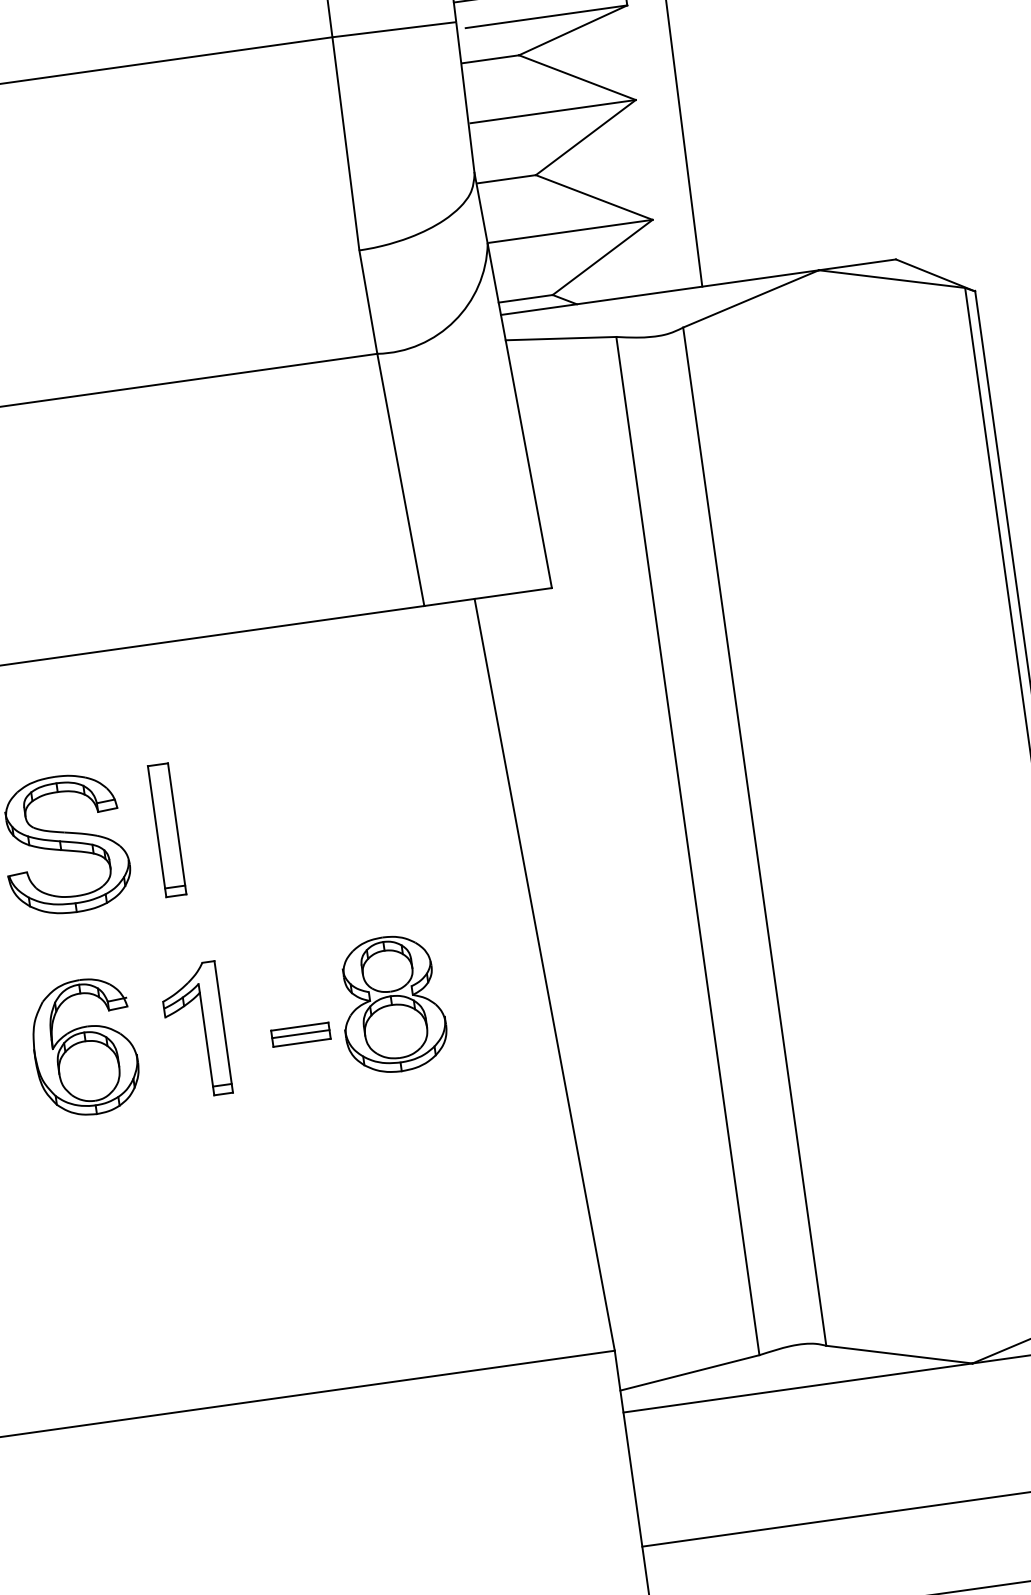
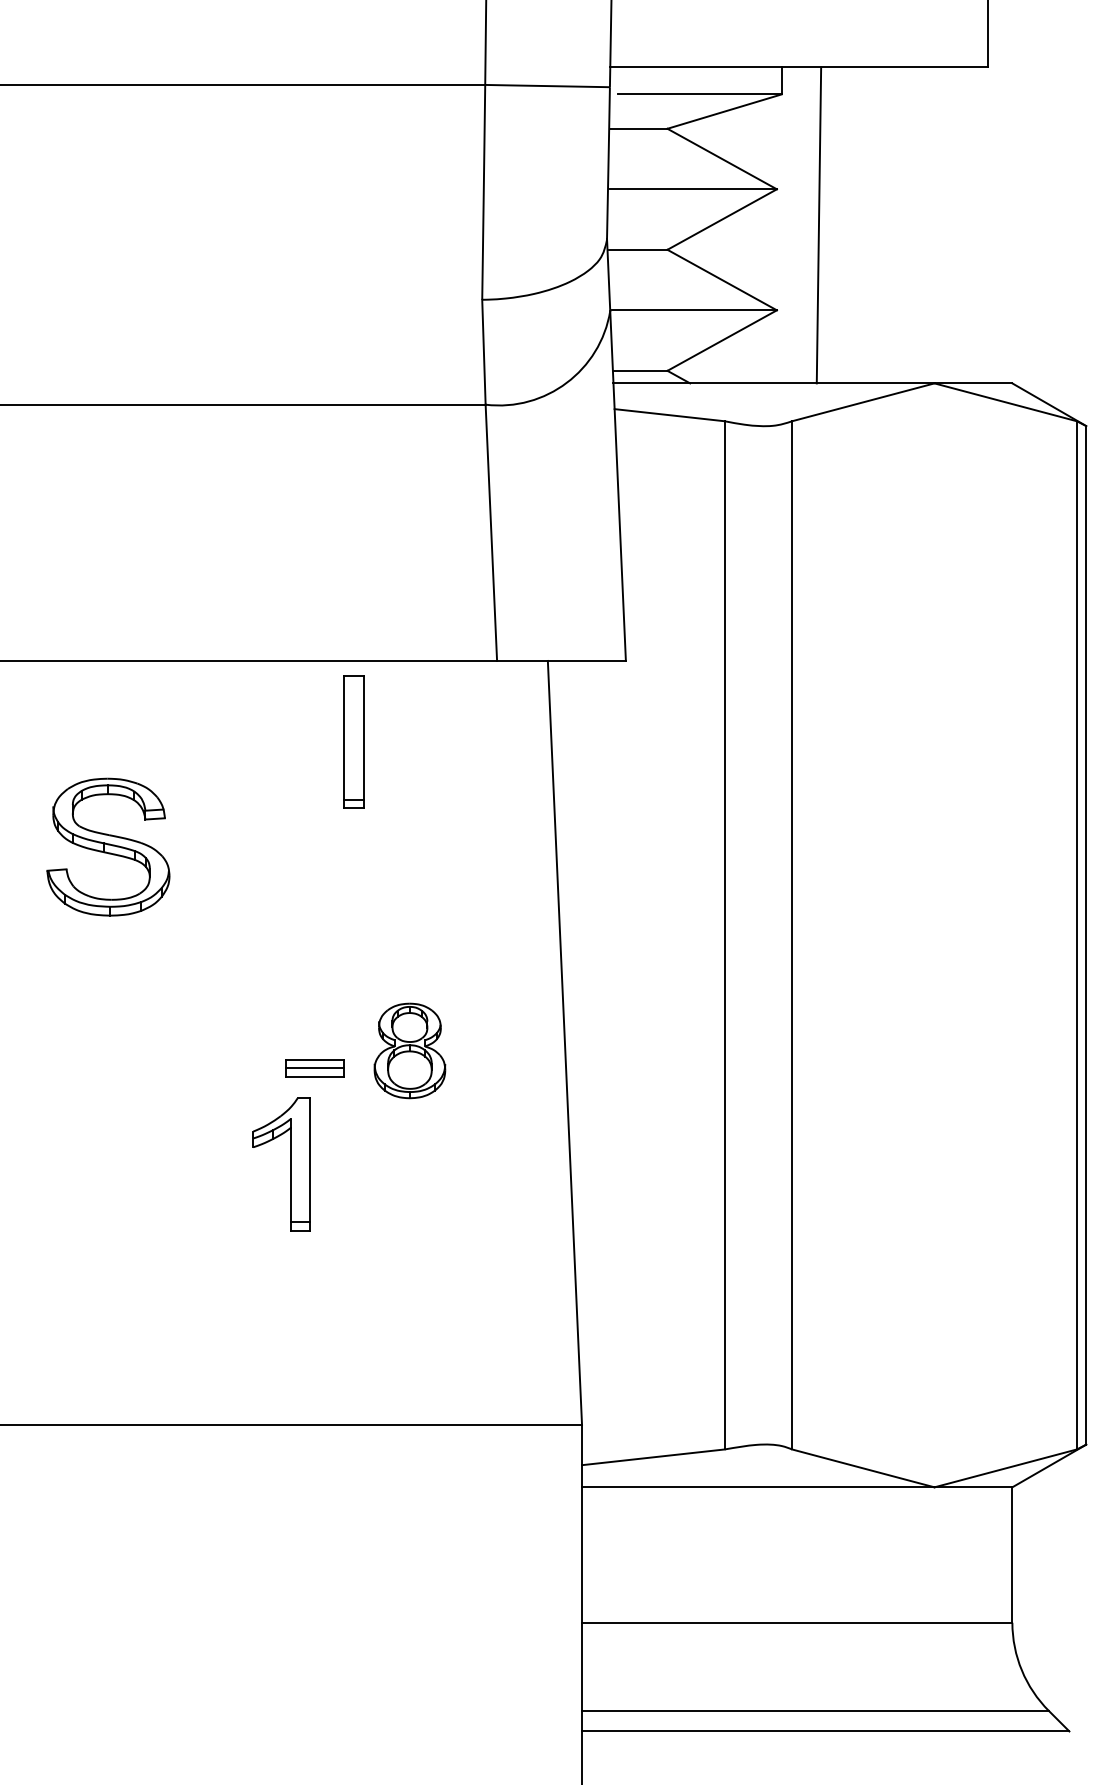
part: (166, 829) -> (353, 741), moved
part: (391, 1003) -> (409, 1050), size x0.7
part: (204, 1029) -> (290, 1164), moved
part: (83, 1047) -> (98, 1050), removed

